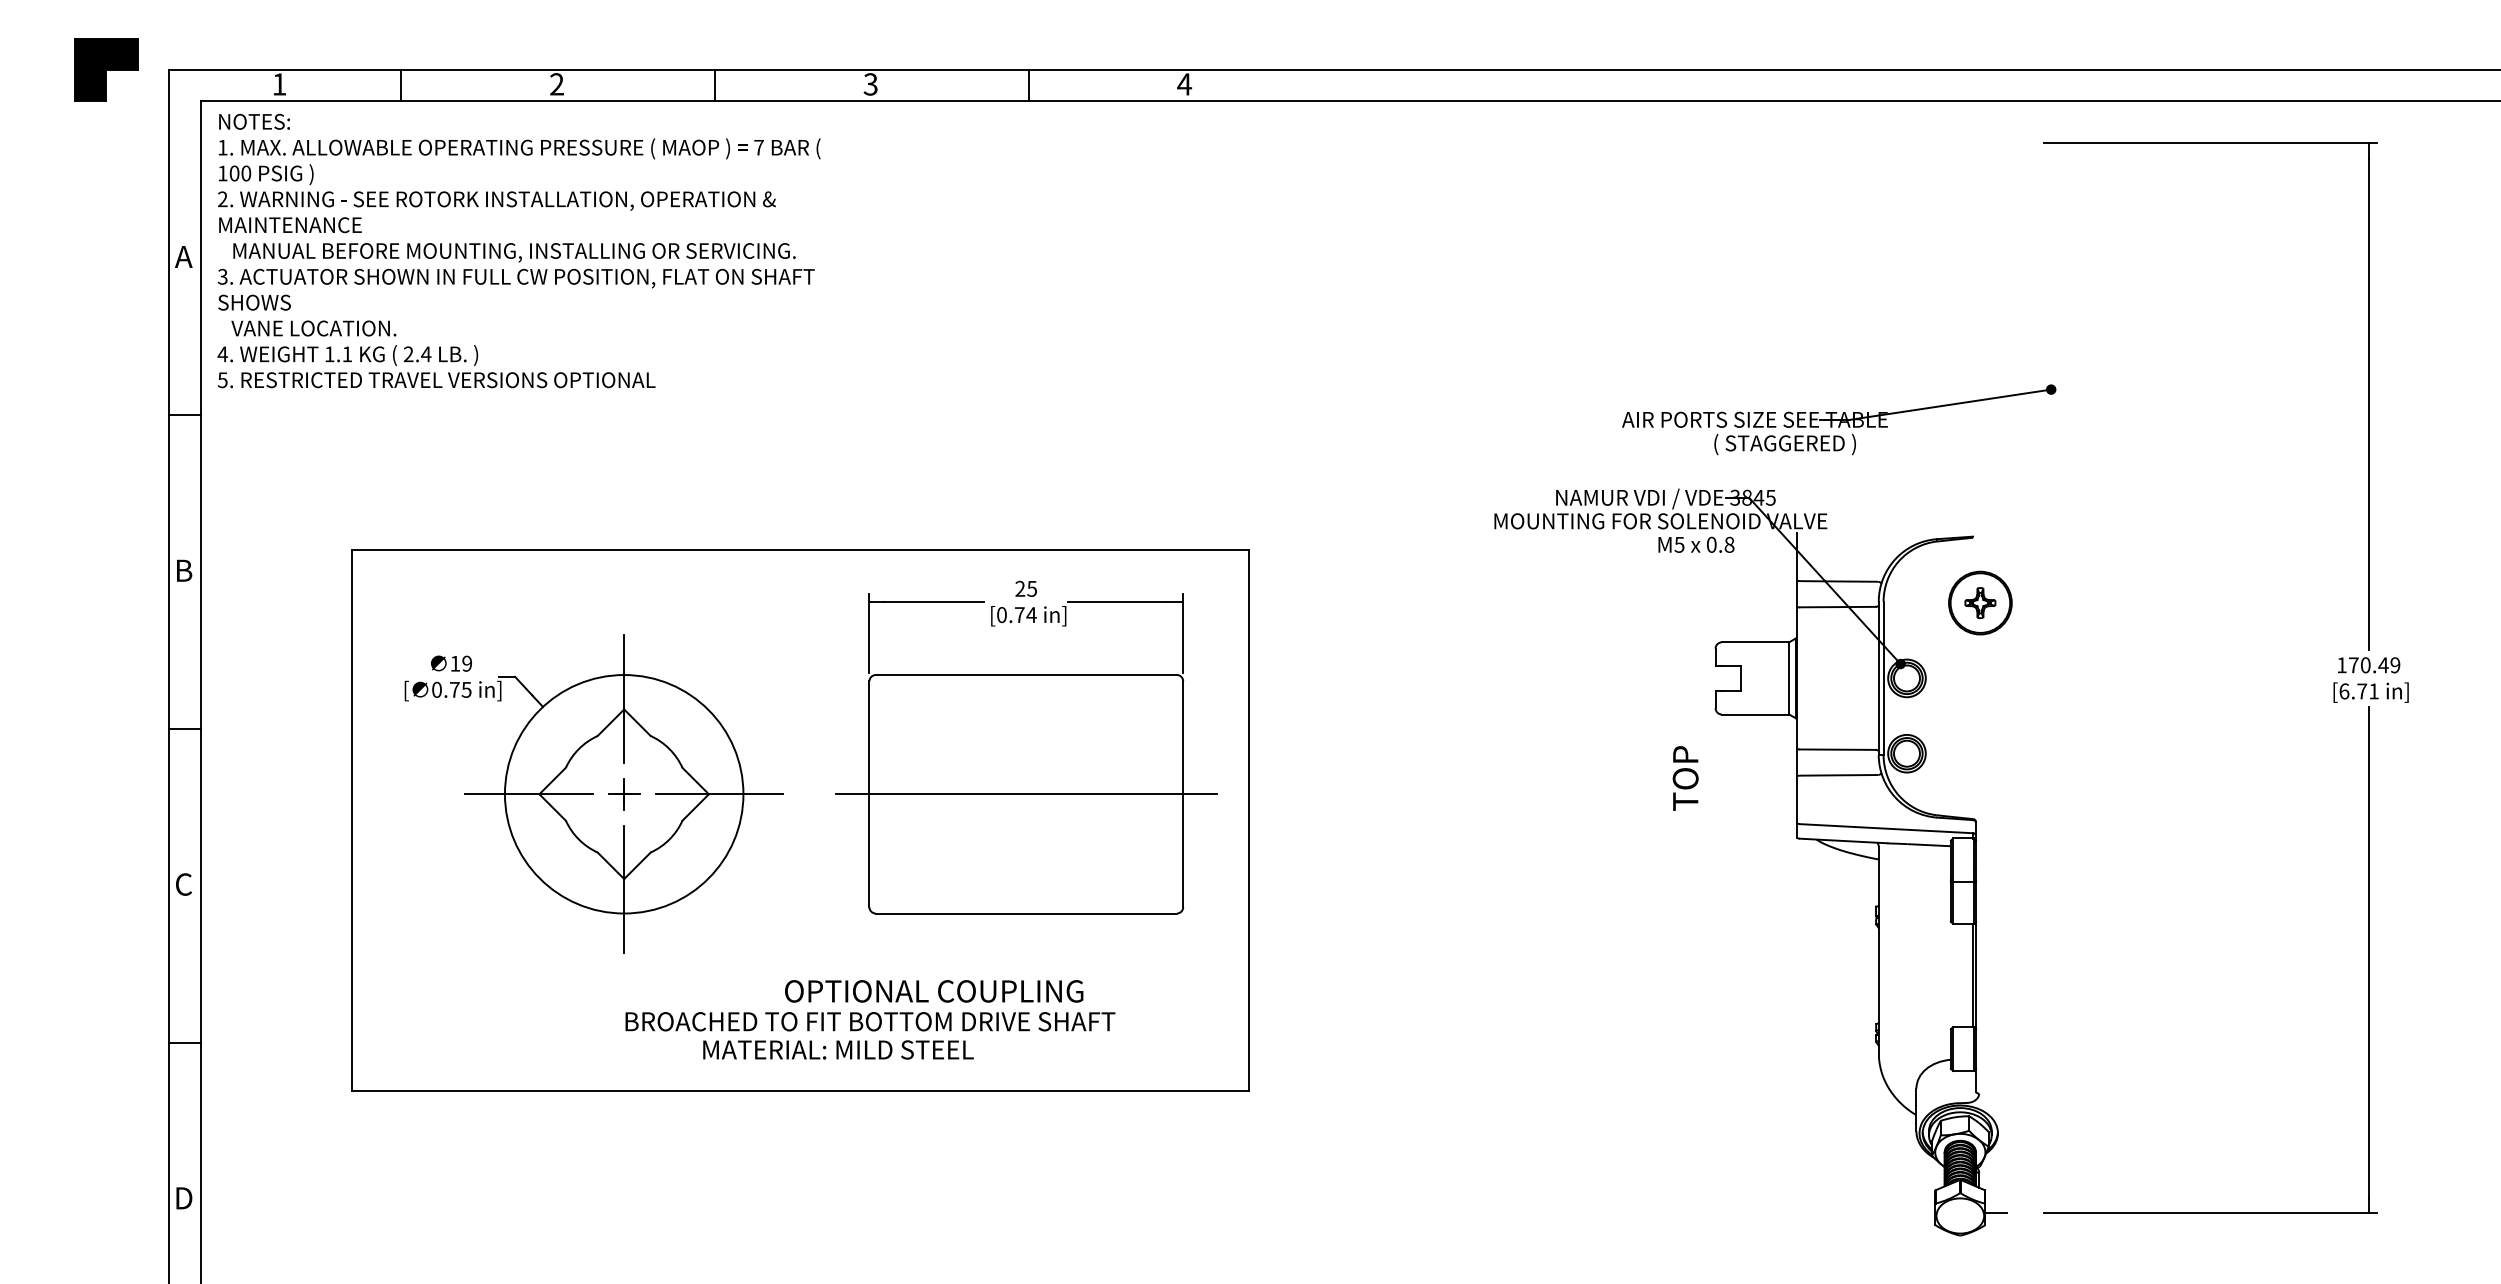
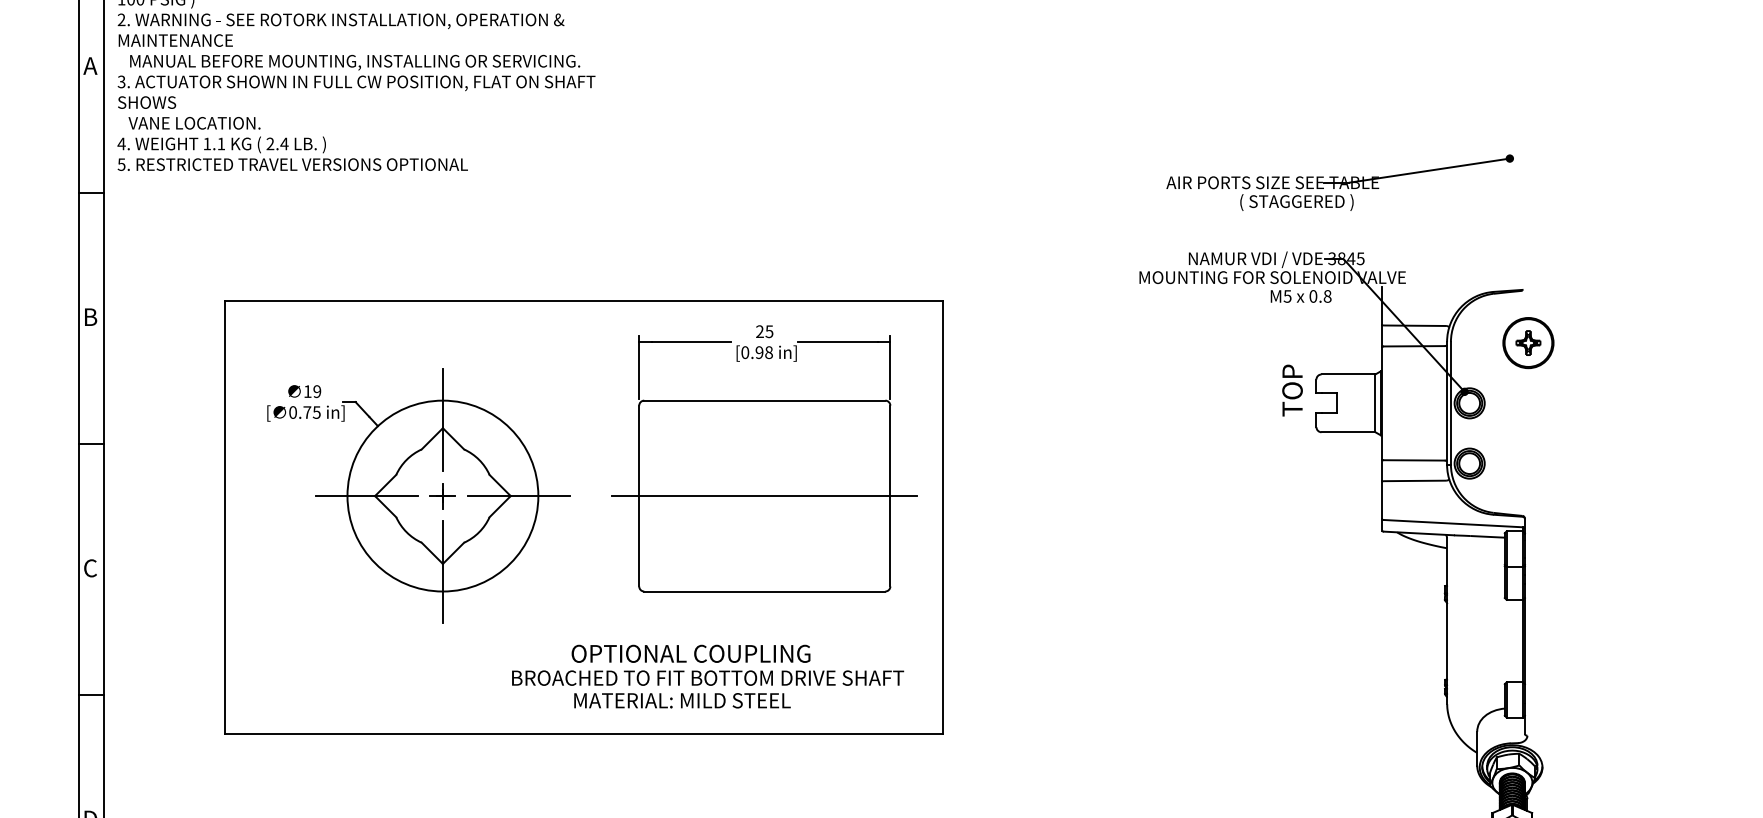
part: (1839, 419) -> (1340, 182), moved
text: (1025, 615) -> (764, 352), [0.74 -> [0.98
text: (1685, 778) -> (1292, 390), moved
text: (870, 1035) -> (708, 689), moved

